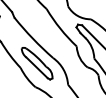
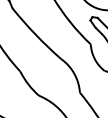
part: (36, 63) -> (40, 65), removed

